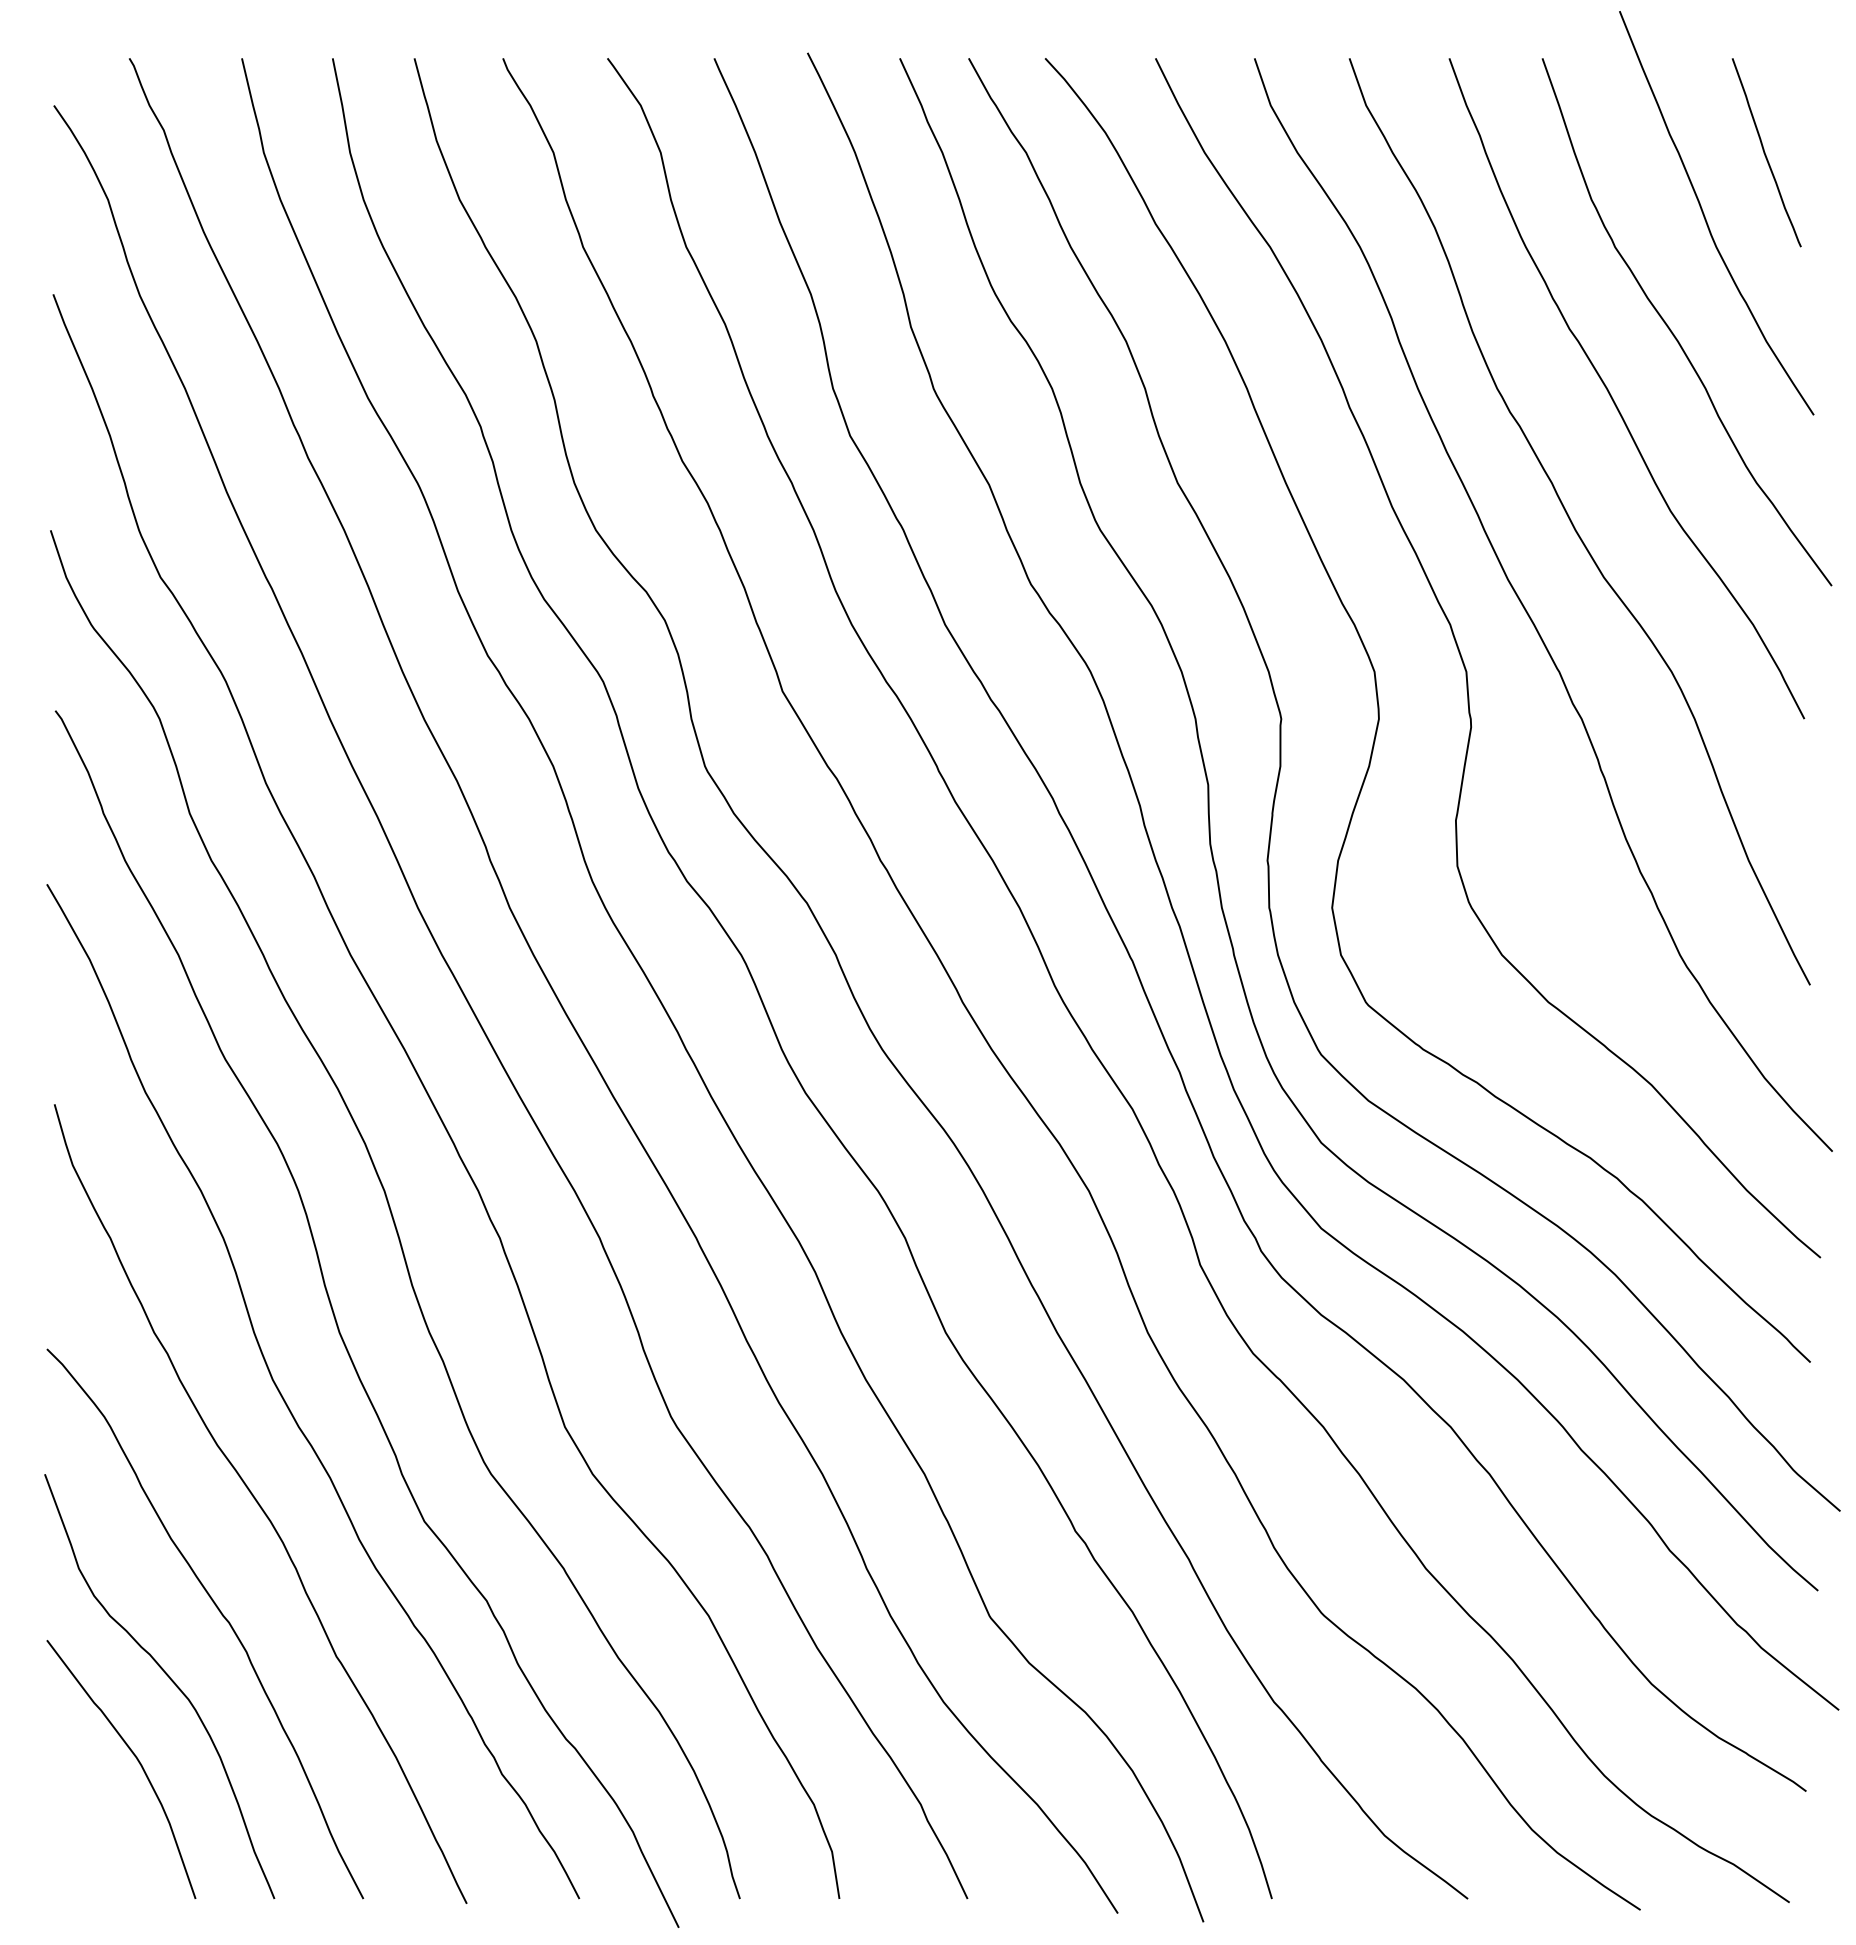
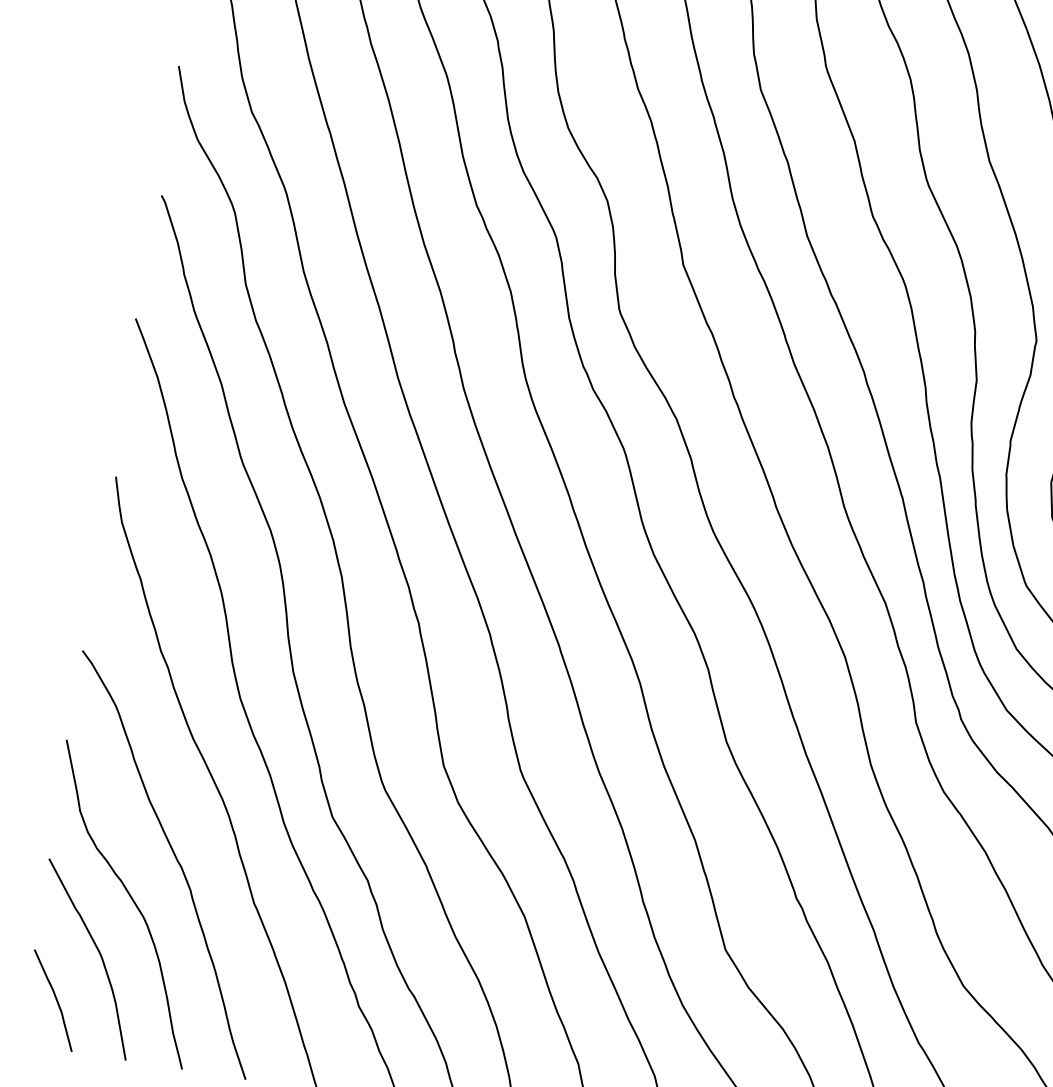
curve: (87, 1832) -> (56, 1000), added

